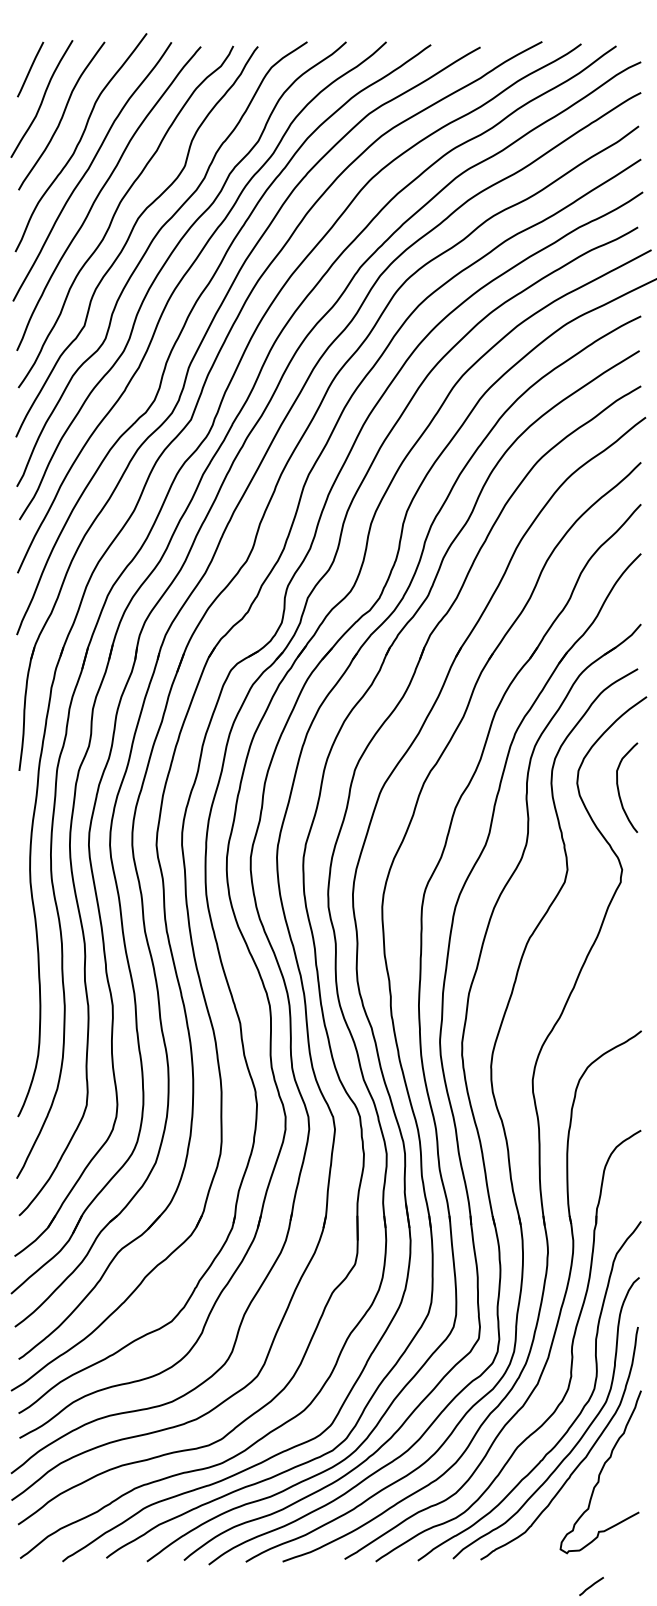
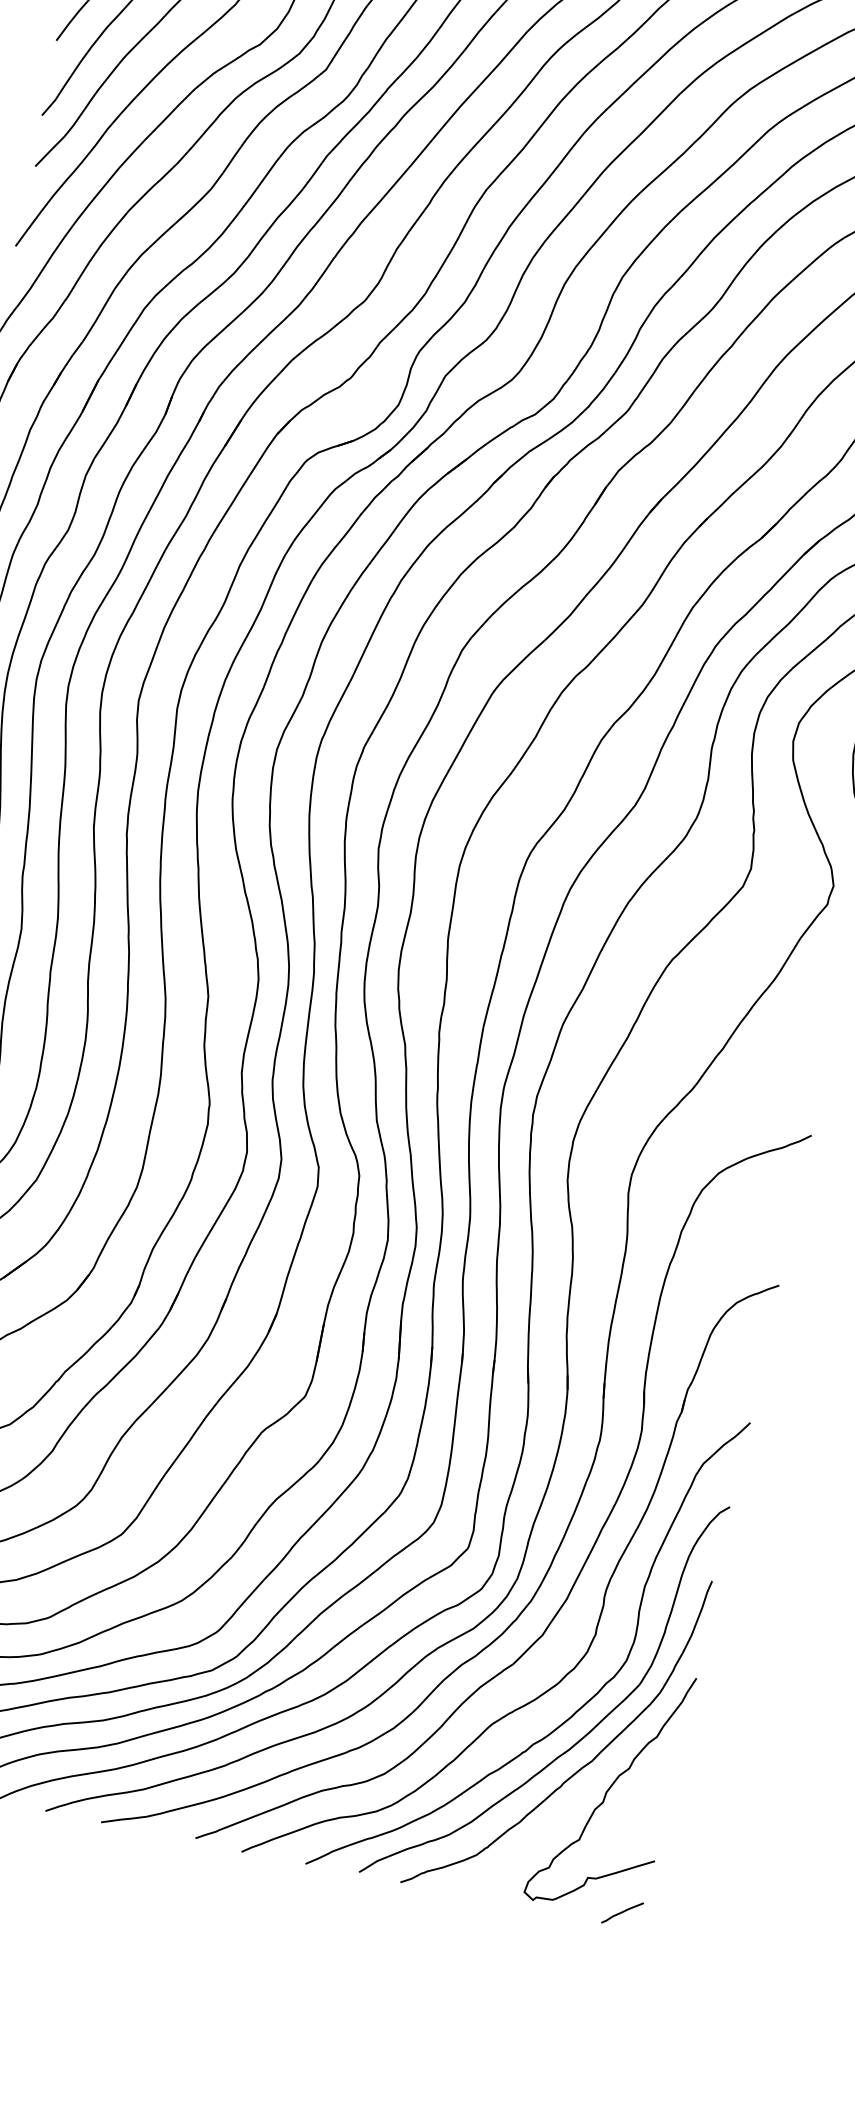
line: (591, 1586) -> (622, 1912), moved

